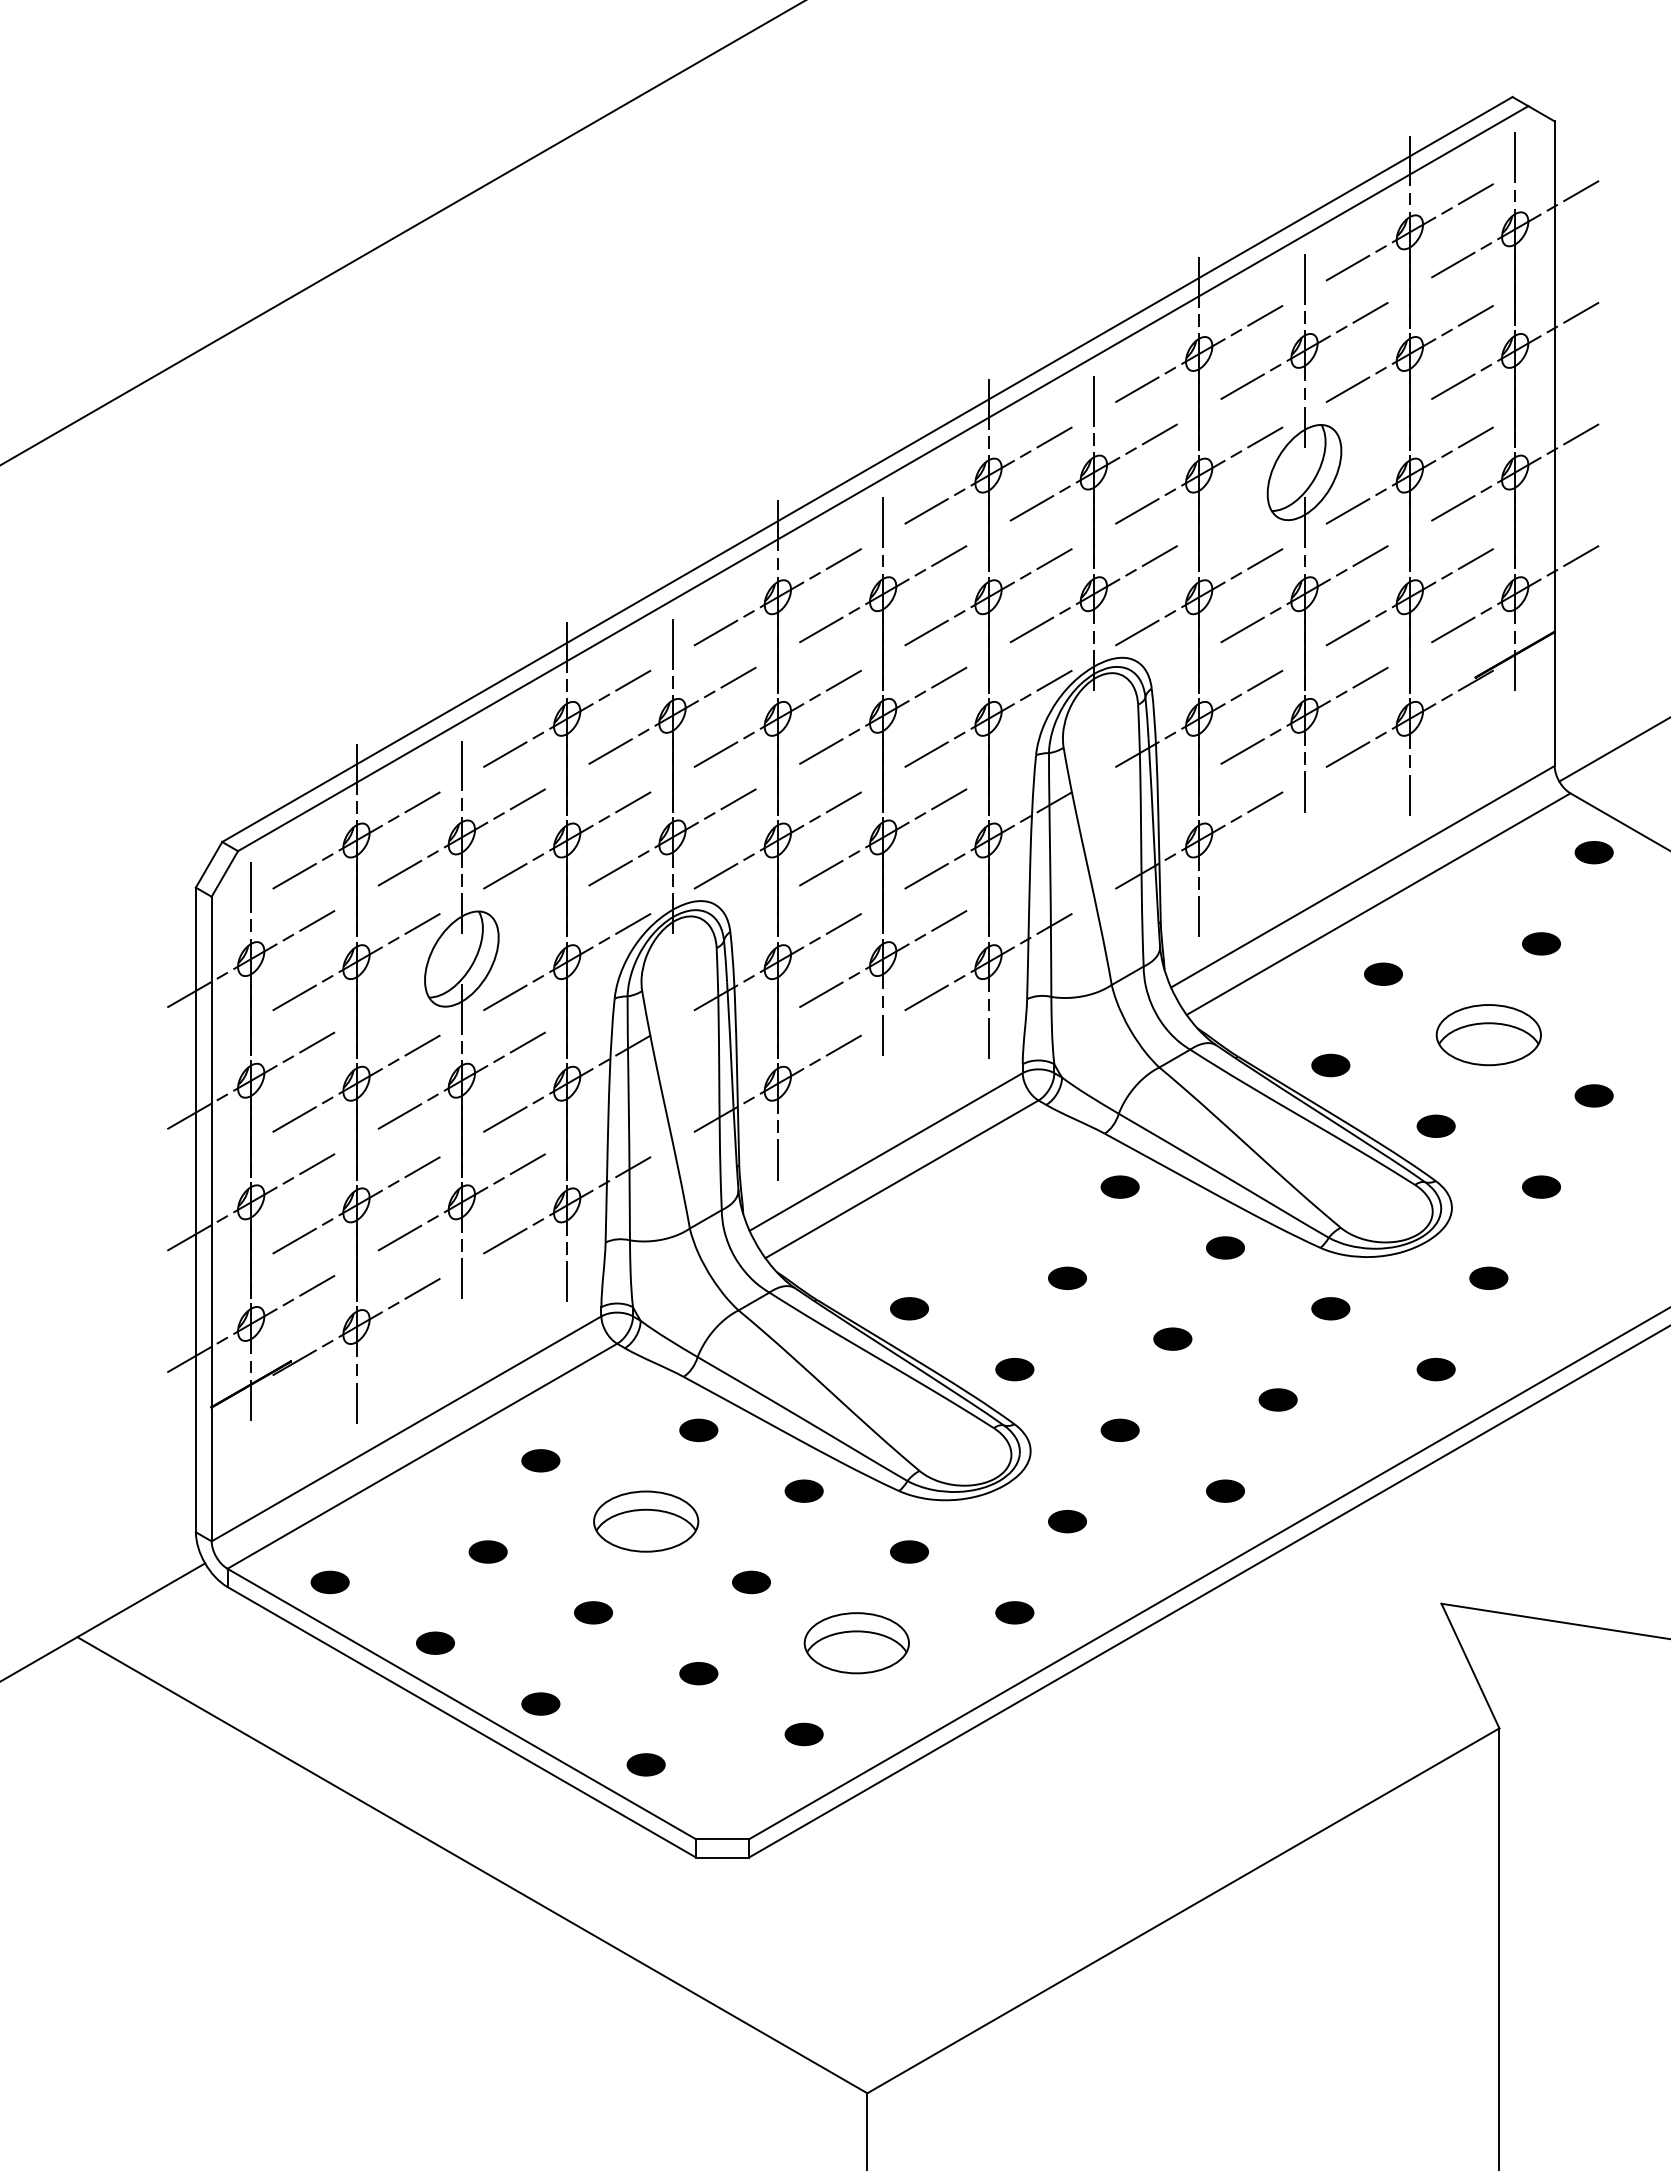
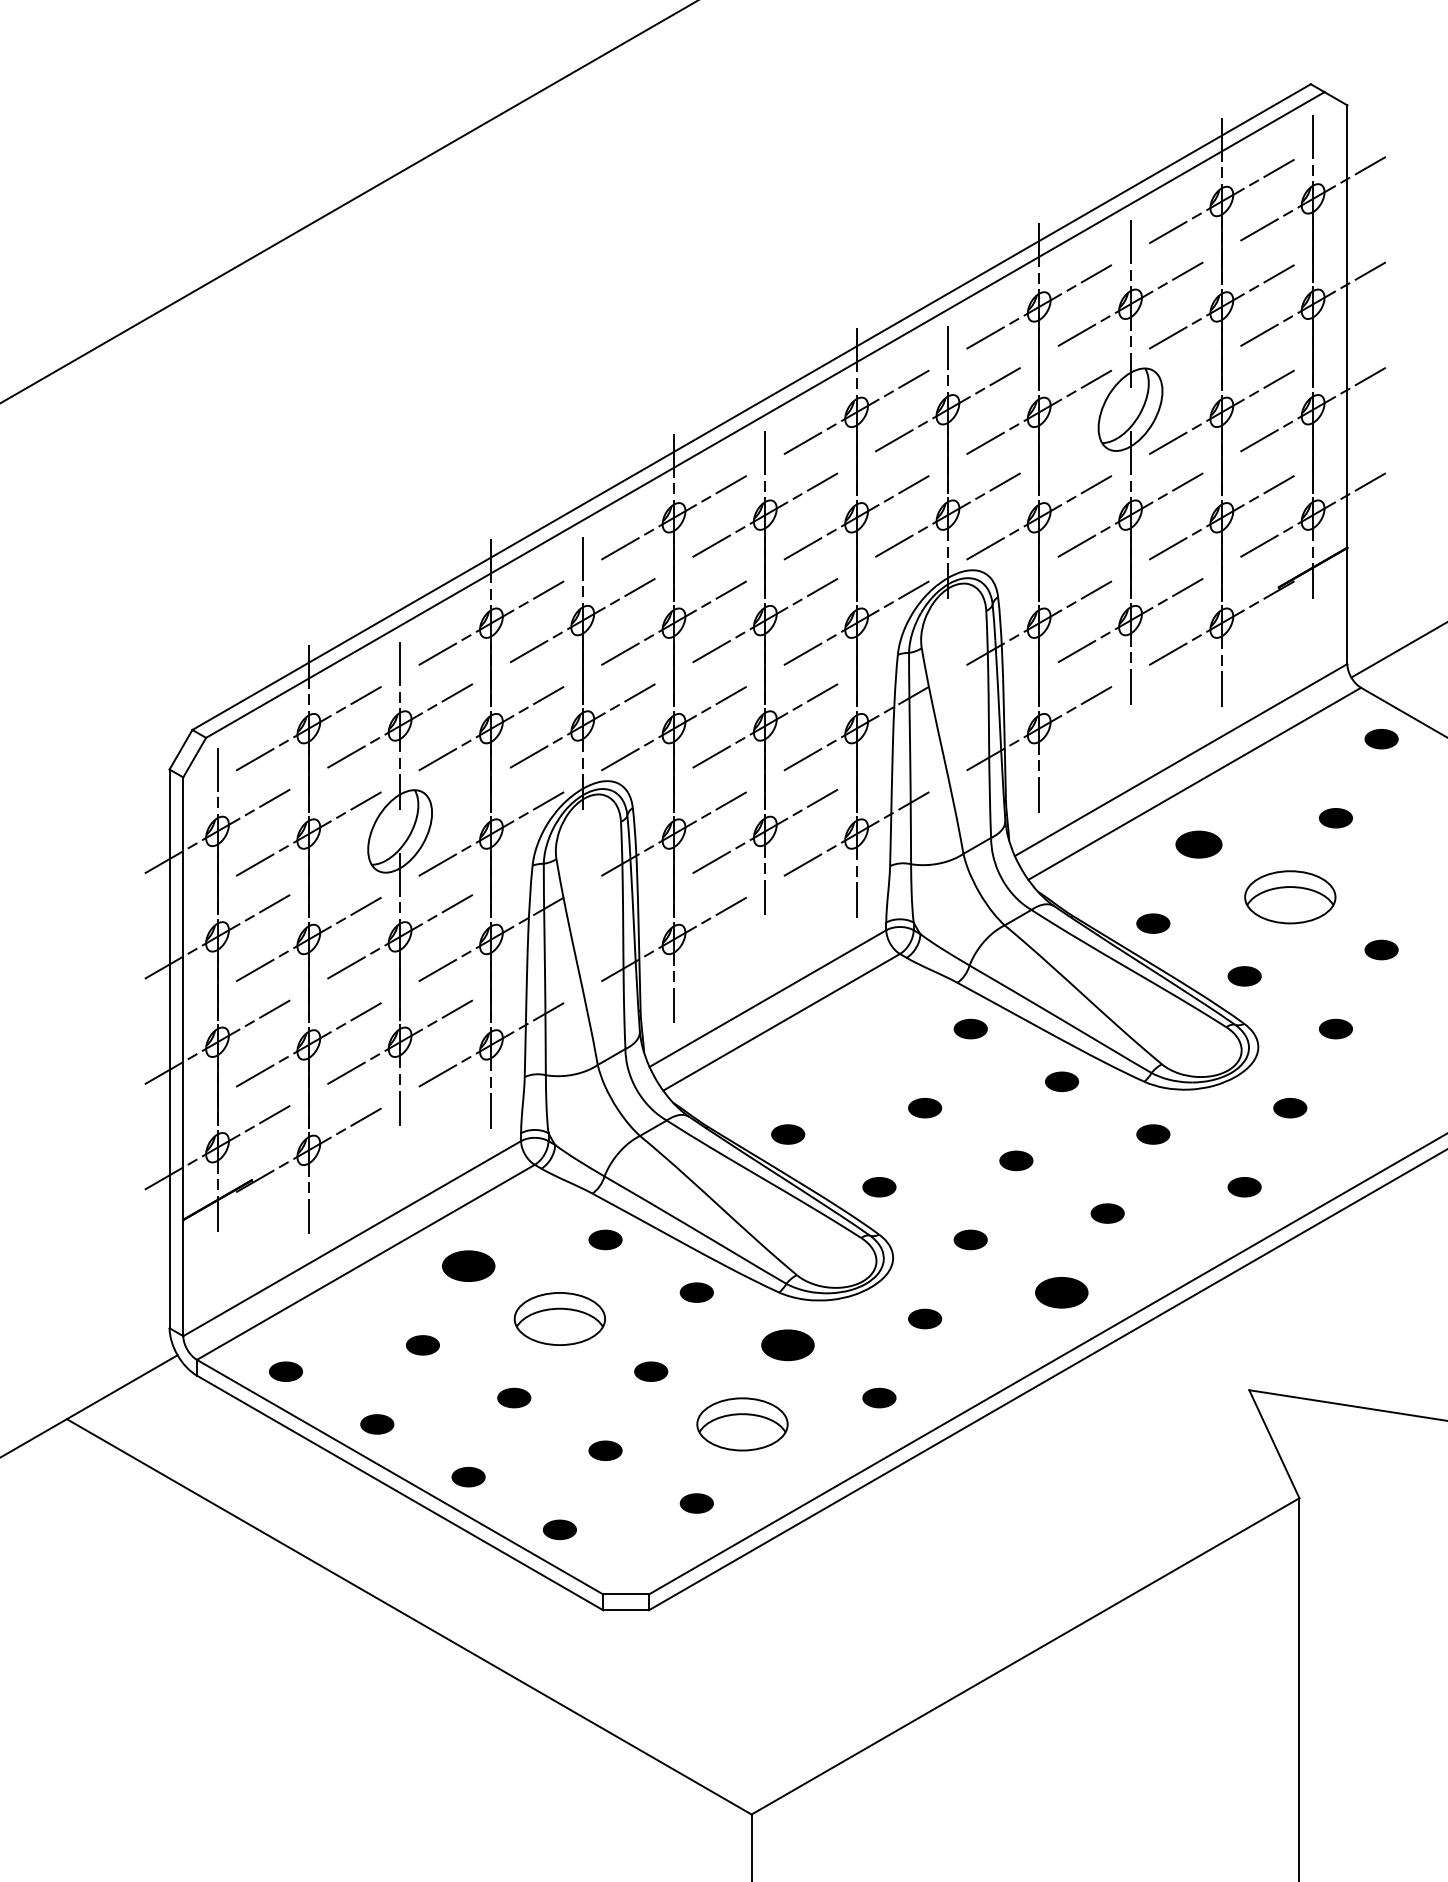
part: (1382, 974) -> (1198, 844), size x1.4
part: (540, 1461) -> (468, 1266), size x1.6
part: (1226, 1491) -> (1062, 1292), size x1.6
part: (909, 1552) -> (788, 1345), size x1.6

